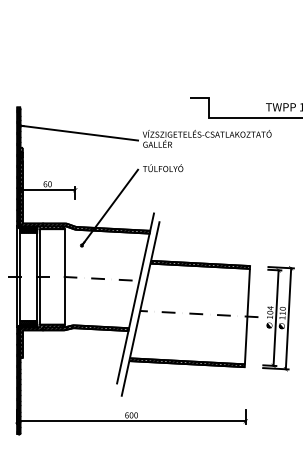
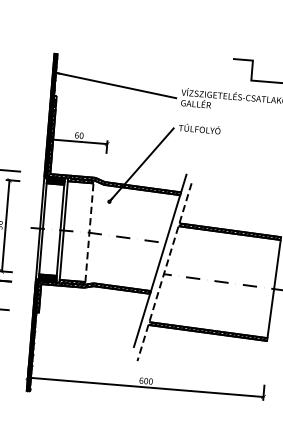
line: (65, 276) -> (89, 232), solid -> dashed
line: (140, 308) -> (164, 271), solid -> dashed

